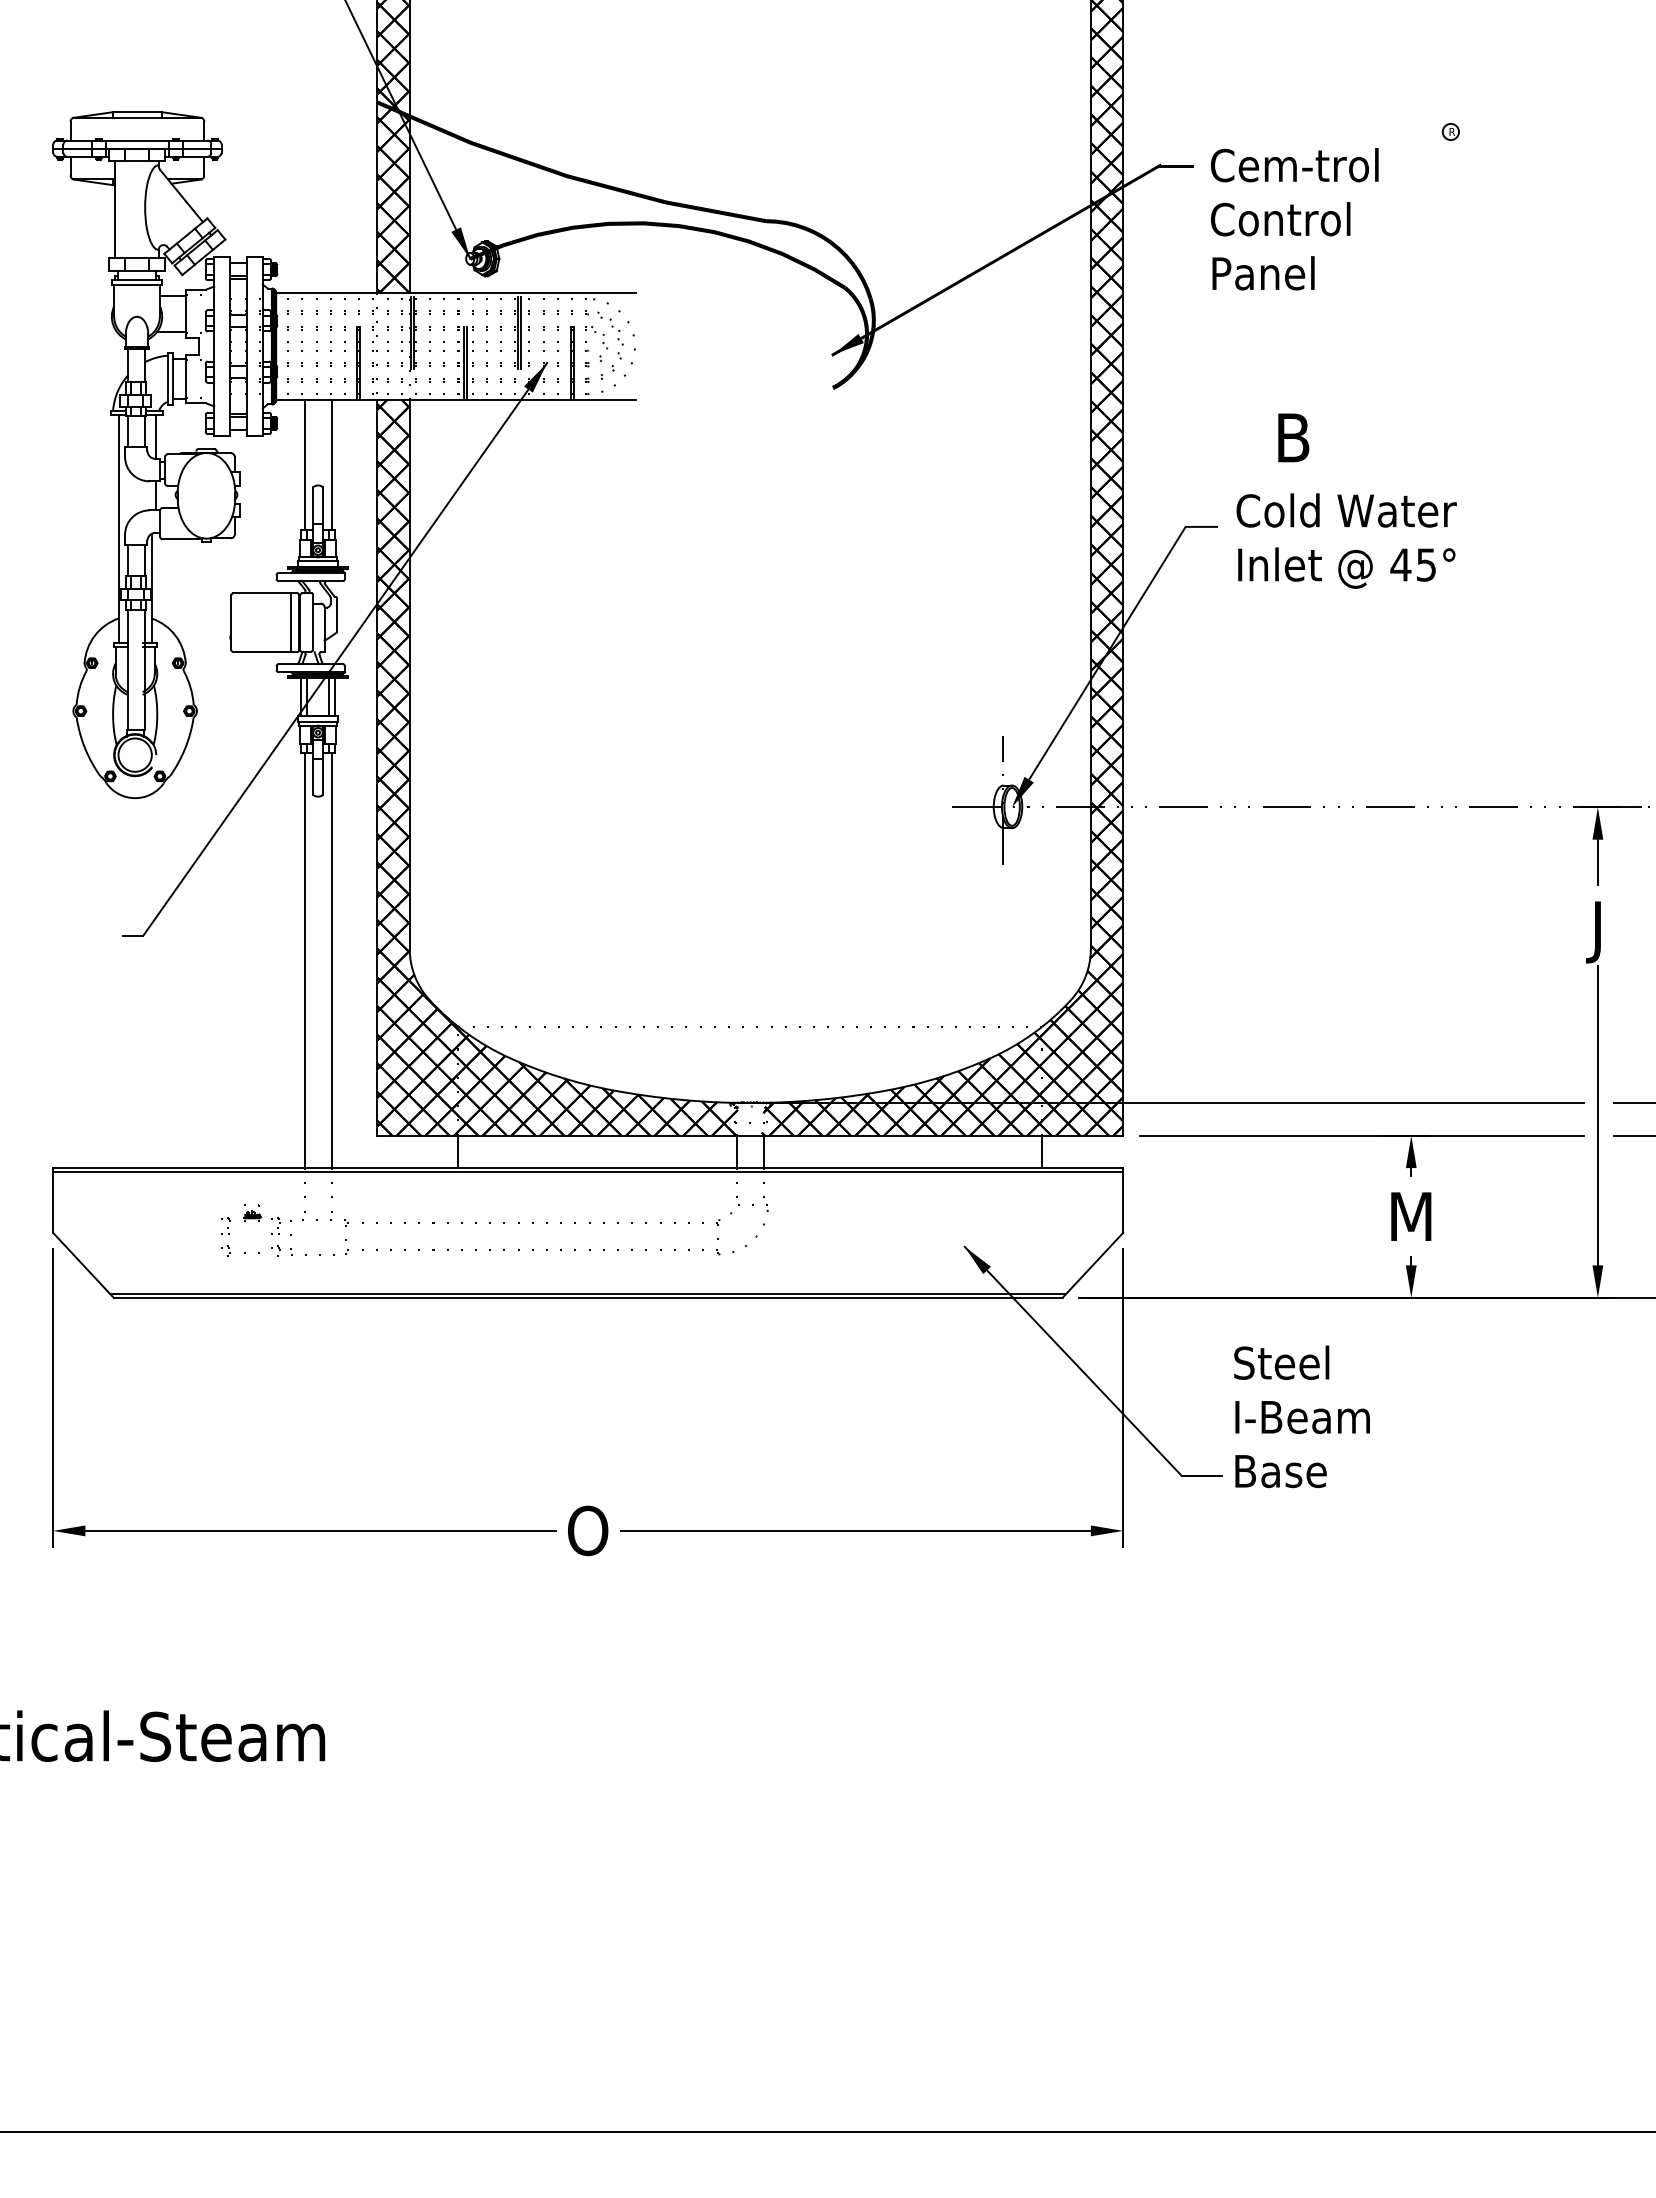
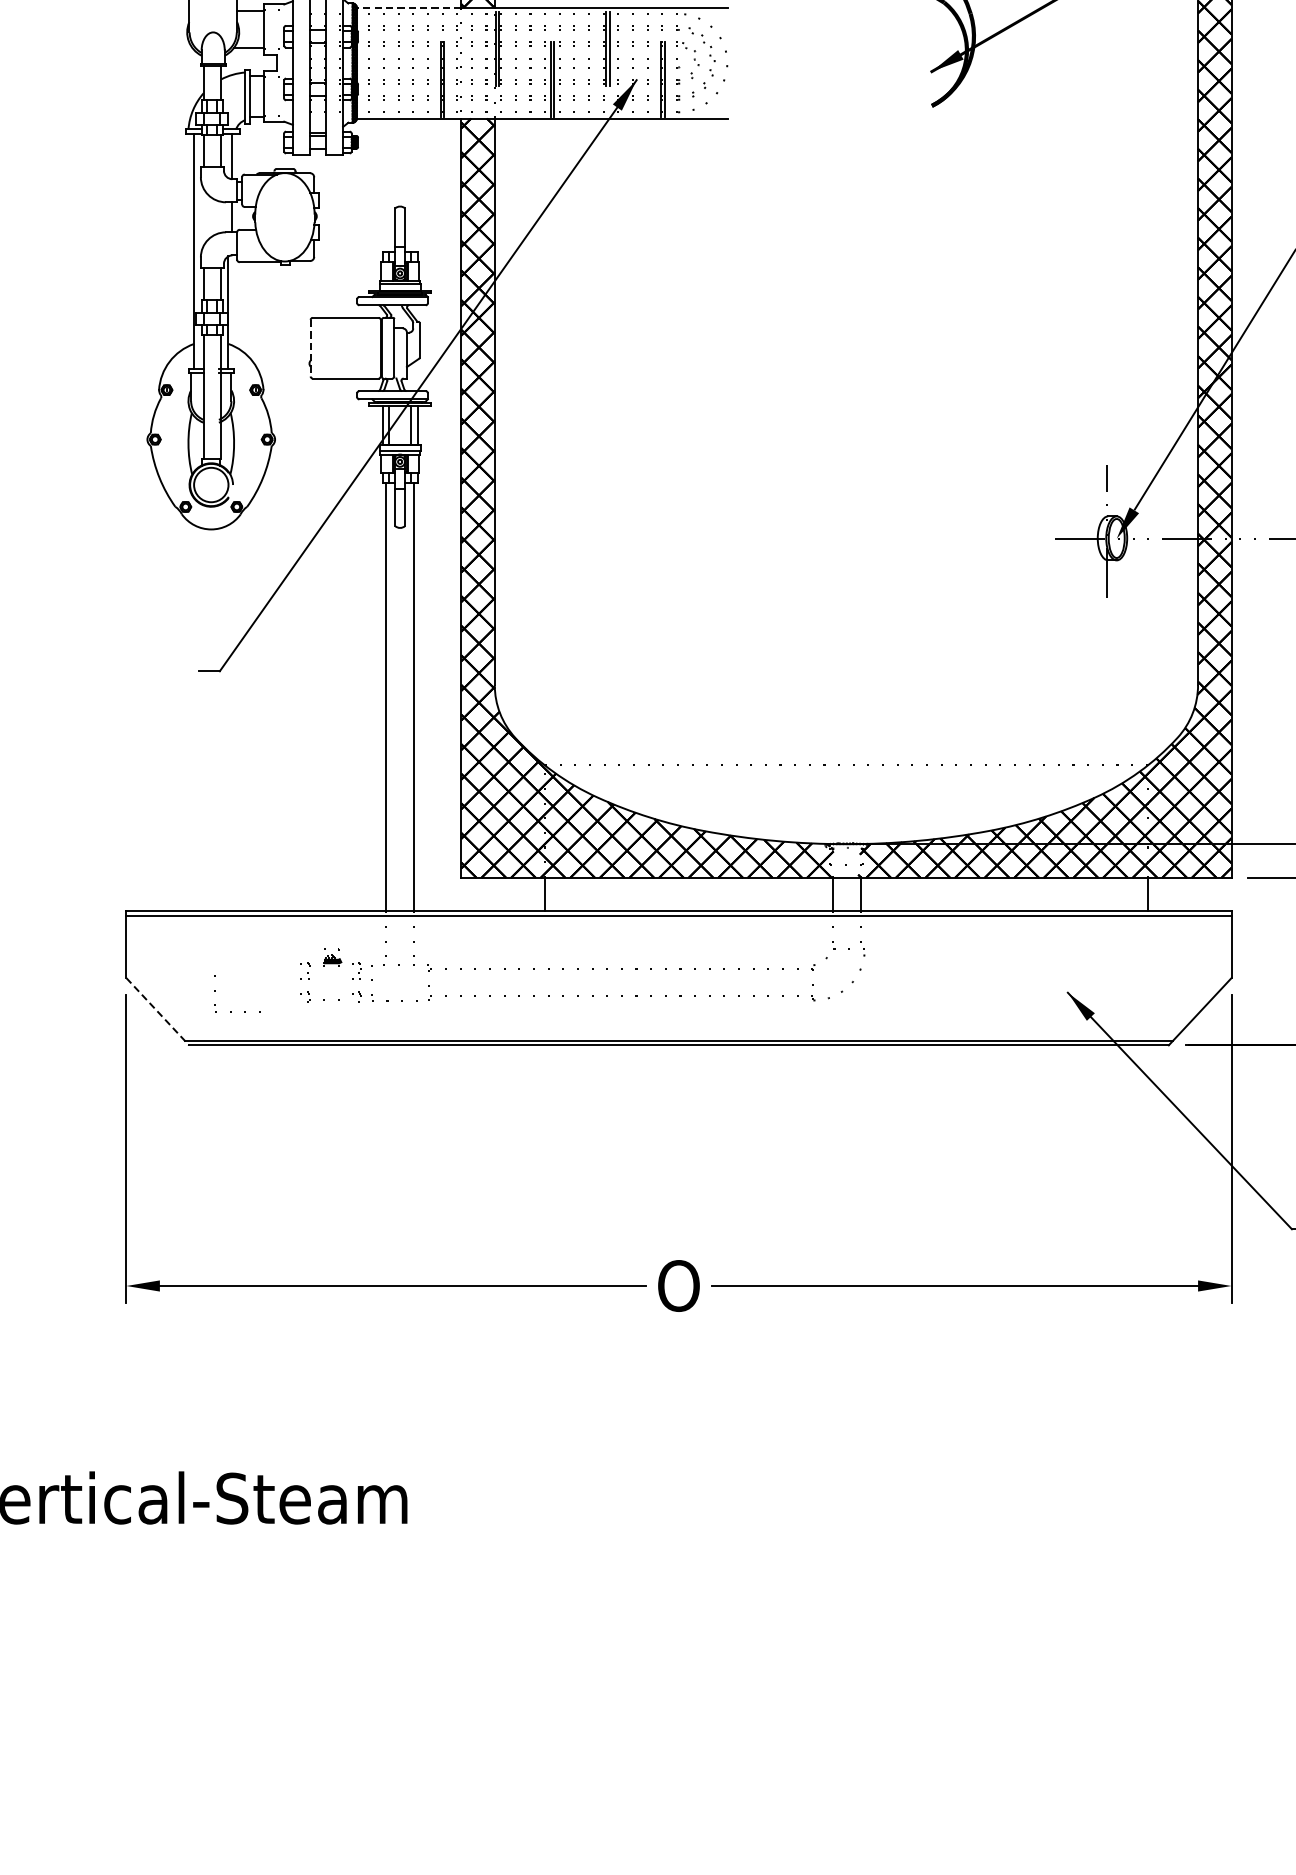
line: (326, 292) -> (408, 7), solid -> dashed
line: (304, 464) -> (386, 184), removed
line: (331, 464) -> (413, 184), removed
line: (291, 622) -> (372, 348), removed
line: (231, 623) -> (310, 349), solid -> dashed
part: (154, 1264) -> (231, 1010), added
line: (83, 1265) -> (157, 1011), solid -> dashed

